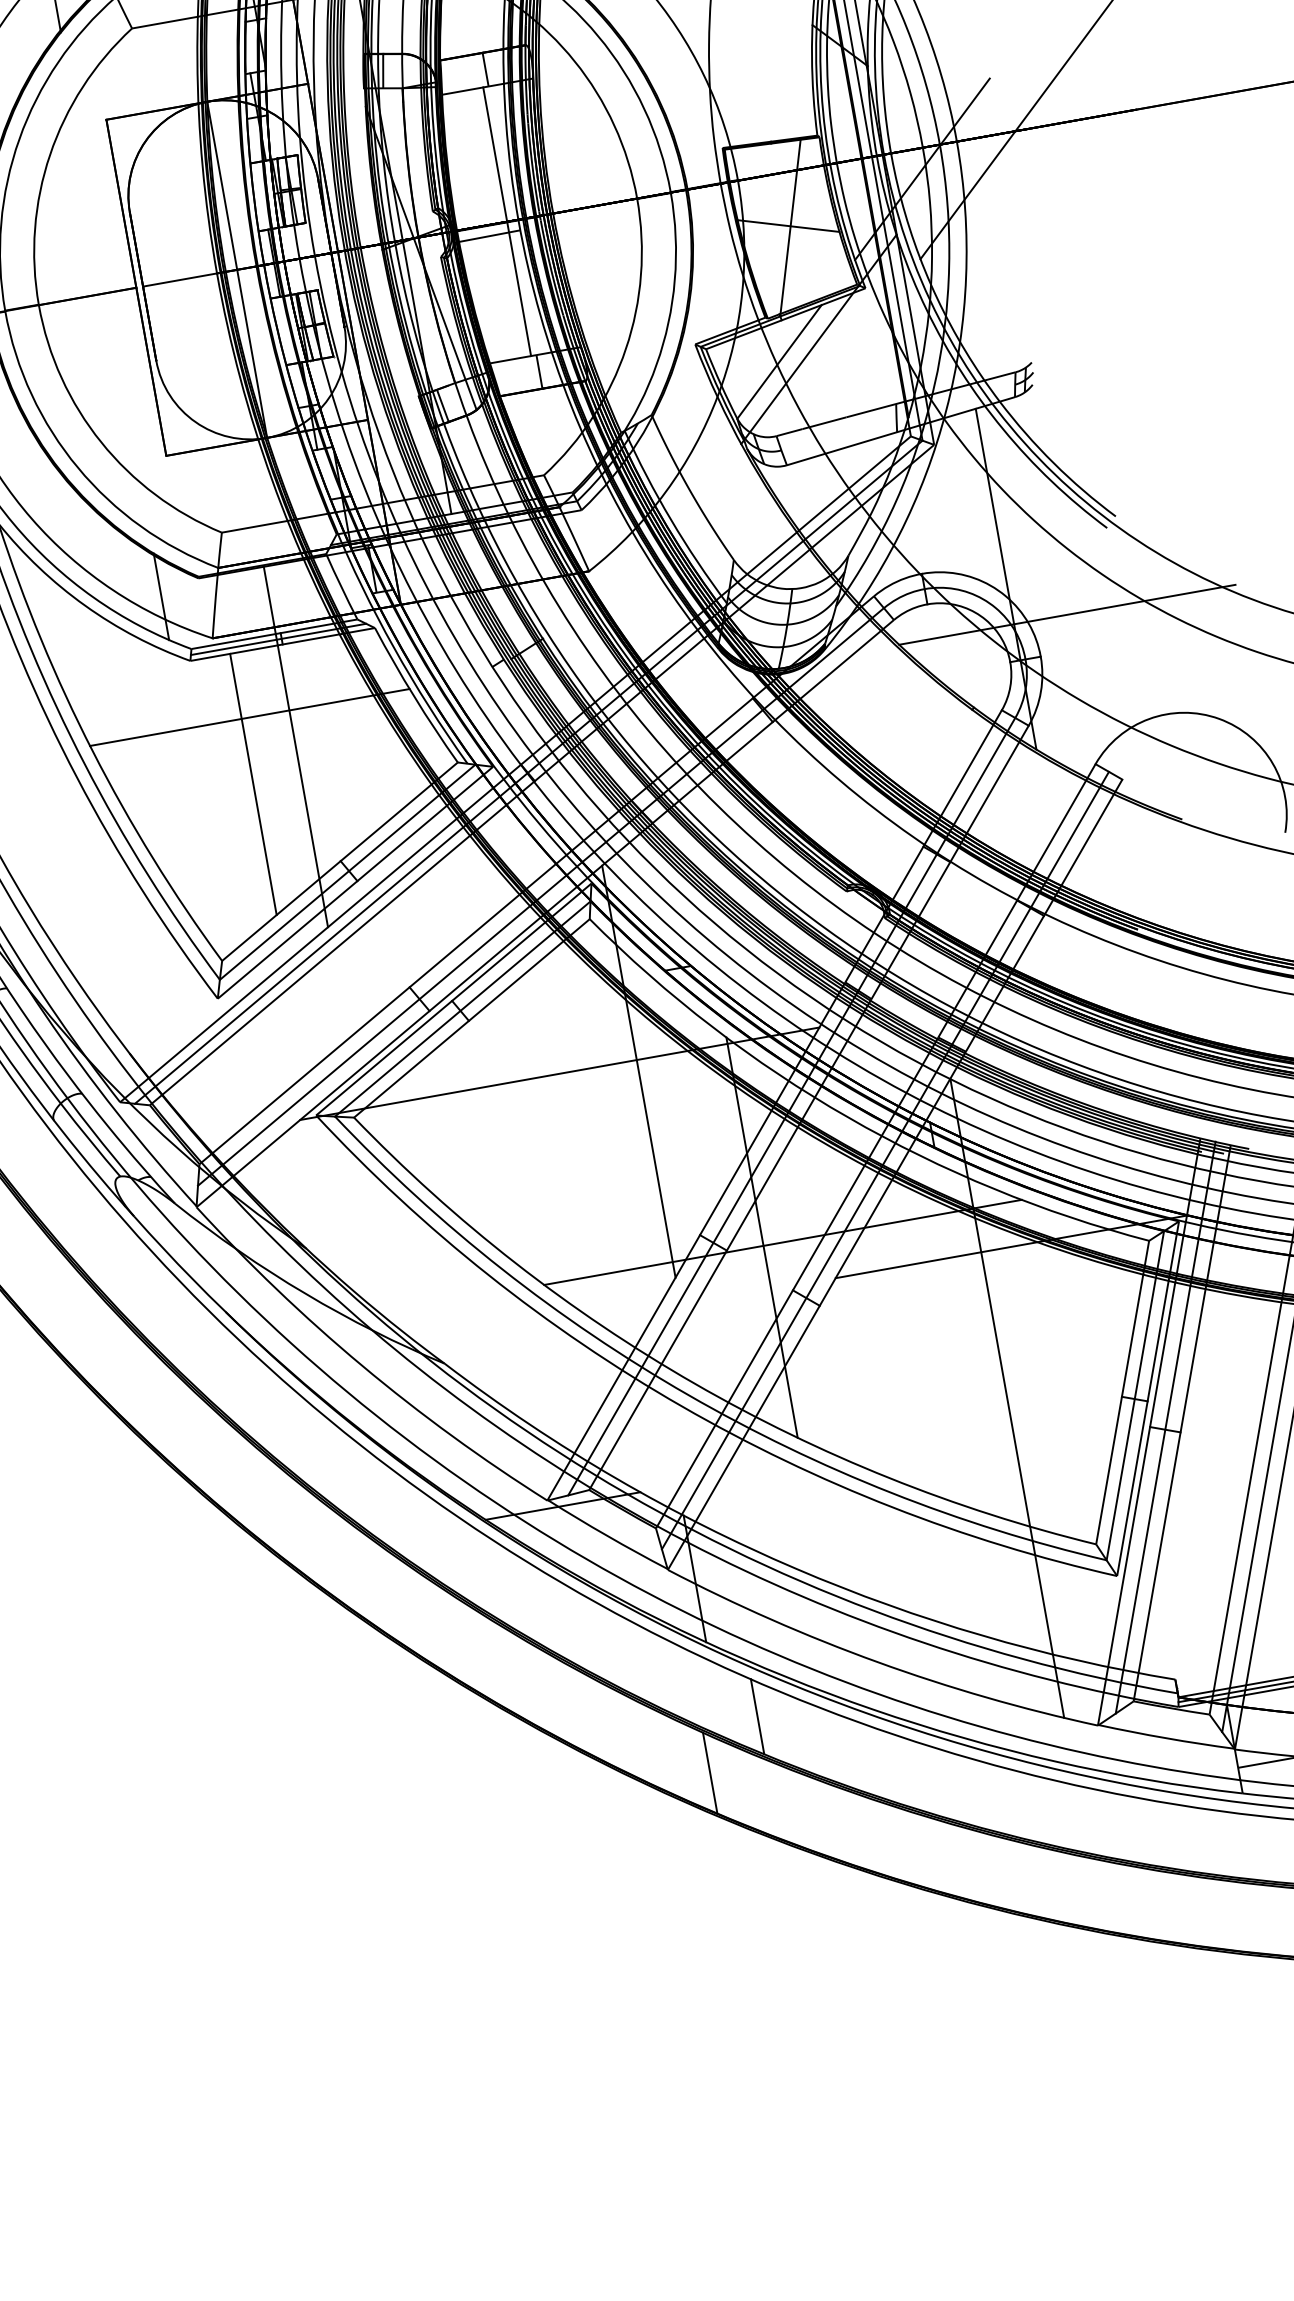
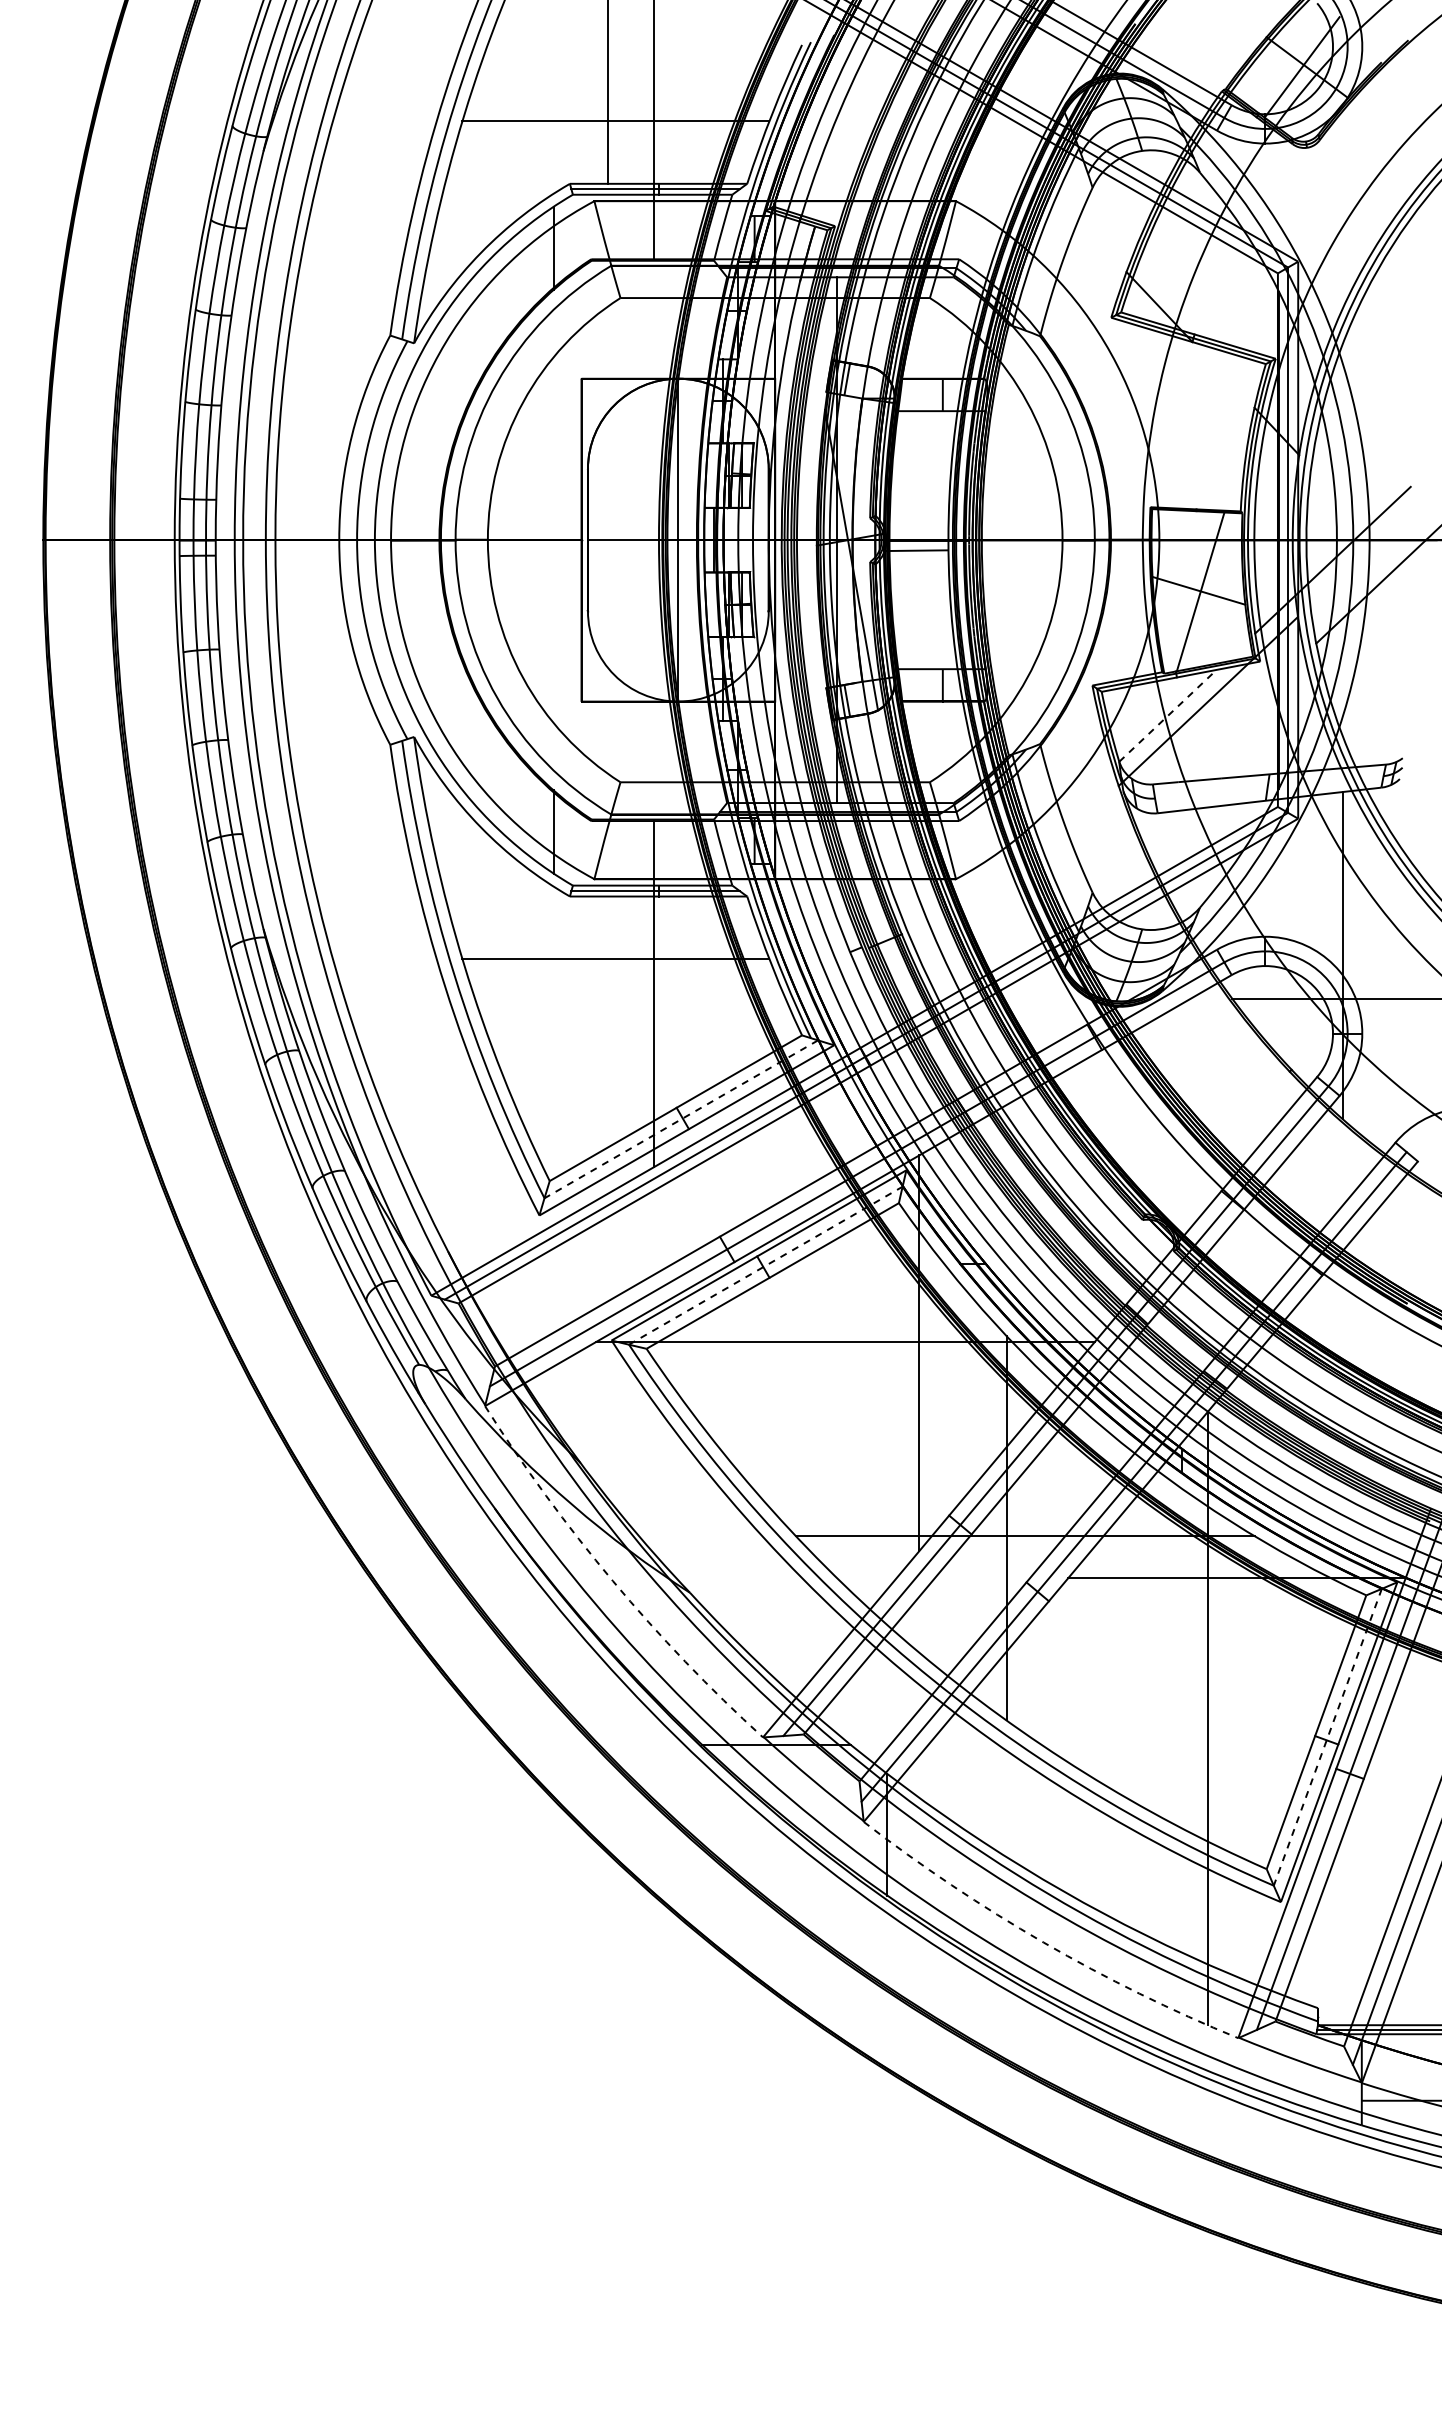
line: (507, 222) -> (937, 540), removed
line: (778, 361) -> (1167, 715), solid -> dashed
line: (253, 783) -> (608, 1021), removed
line: (347, 872) -> (681, 1119), solid -> dashed
line: (462, 1008) -> (765, 1265), solid -> dashed
arc: (361, 1366) -> (612, 1581), solid -> dashed
line: (1135, 1396) -> (1327, 1737), solid -> dashed
arc: (877, 1662) -> (1043, 1942), solid -> dashed
line: (757, 1716) -> (922, 1973), removed
line: (710, 1772) -> (869, 2017), removed

